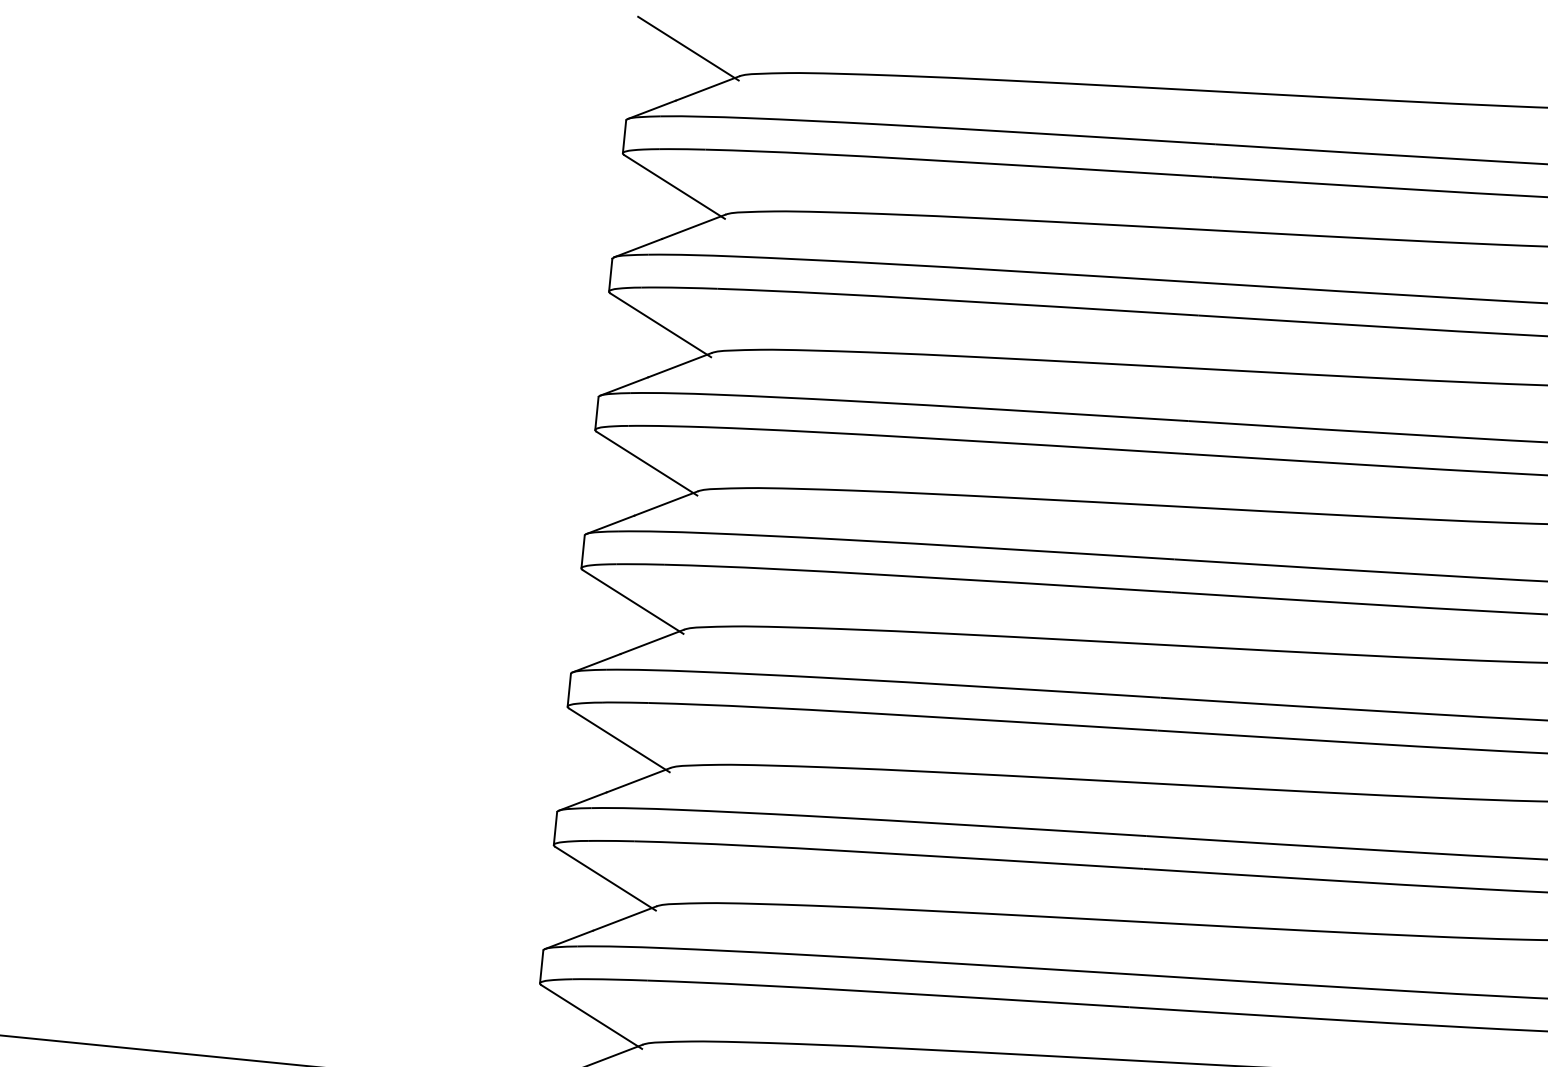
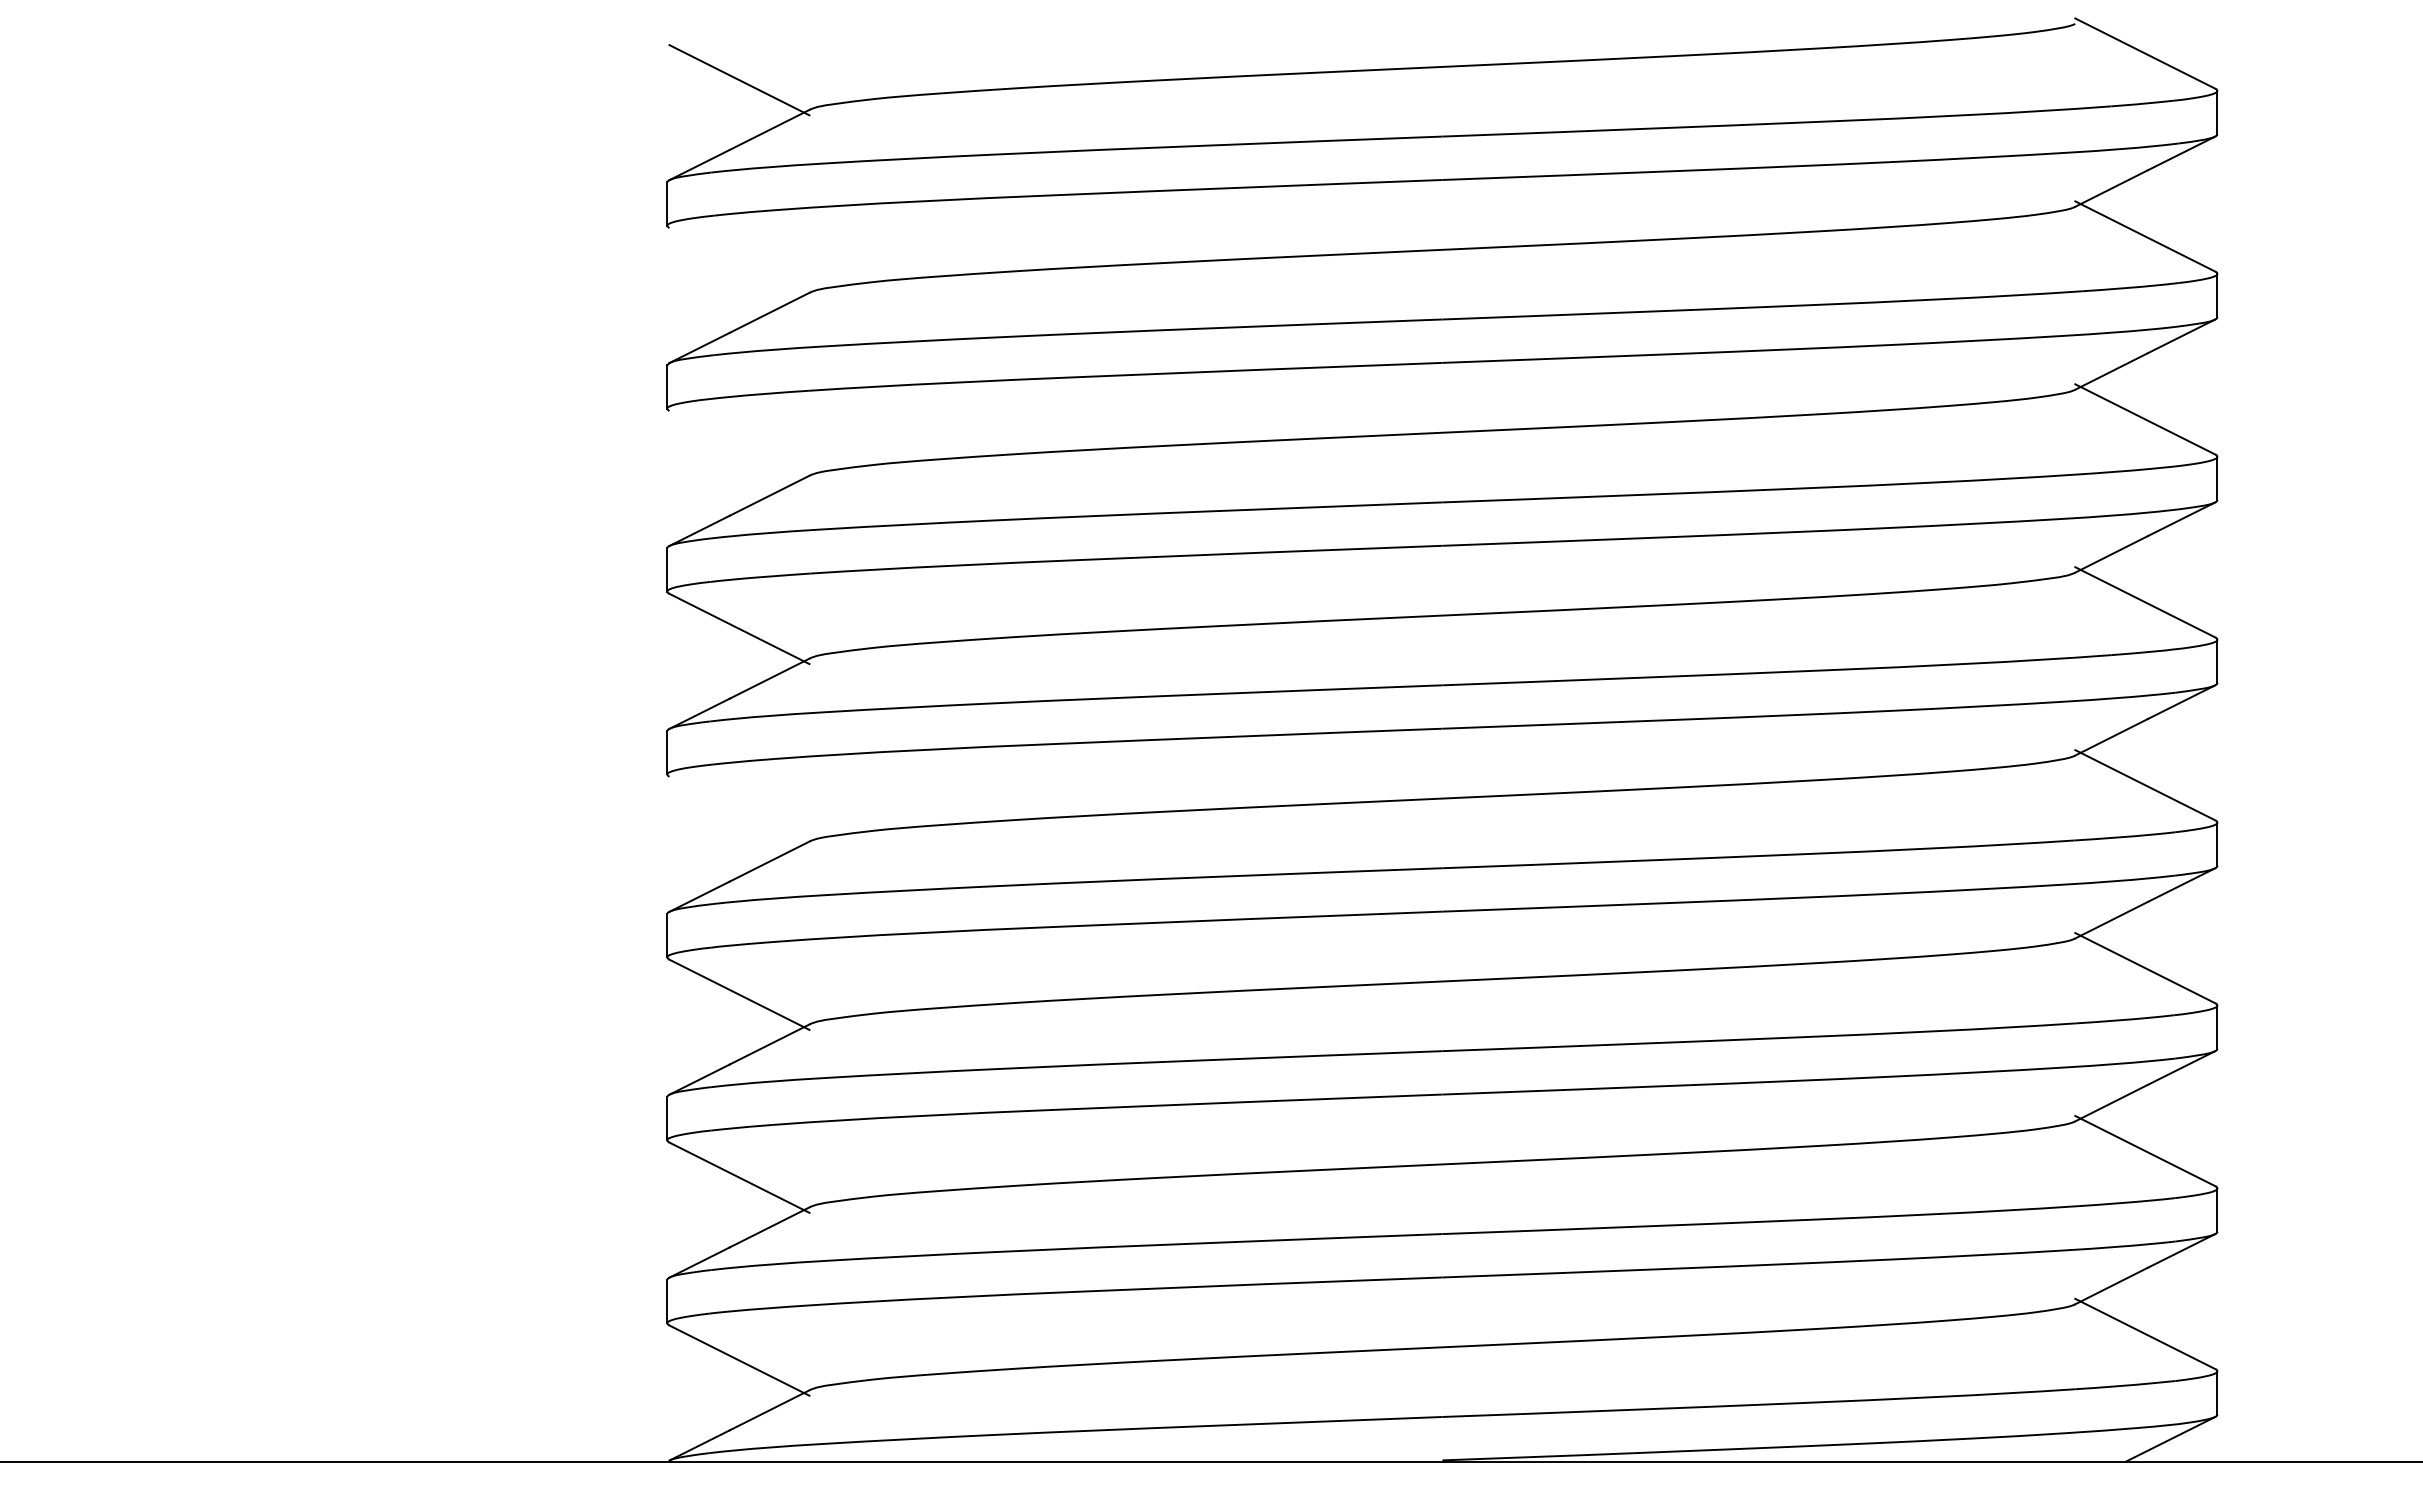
line: (674, 187) -> (739, 263), removed
line: (660, 324) -> (739, 445), removed
line: (633, 601) -> (739, 811), removed

